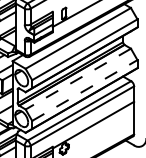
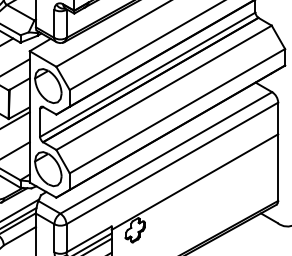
line: (78, 79) -> (164, 88), dashed -> solid
line: (84, 90) -> (176, 111), dashed -> solid

